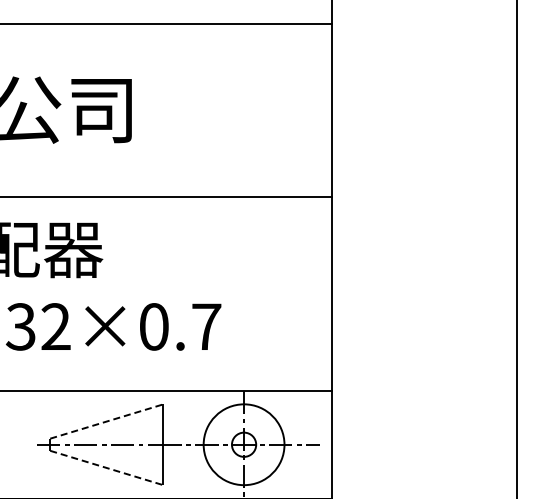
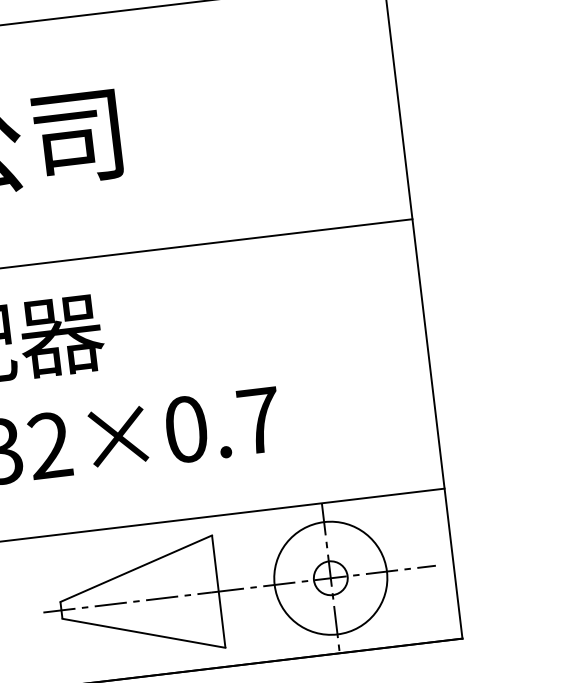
line: (107, 421) -> (137, 568), dashed -> solid
line: (107, 468) -> (144, 633), dashed -> solid

